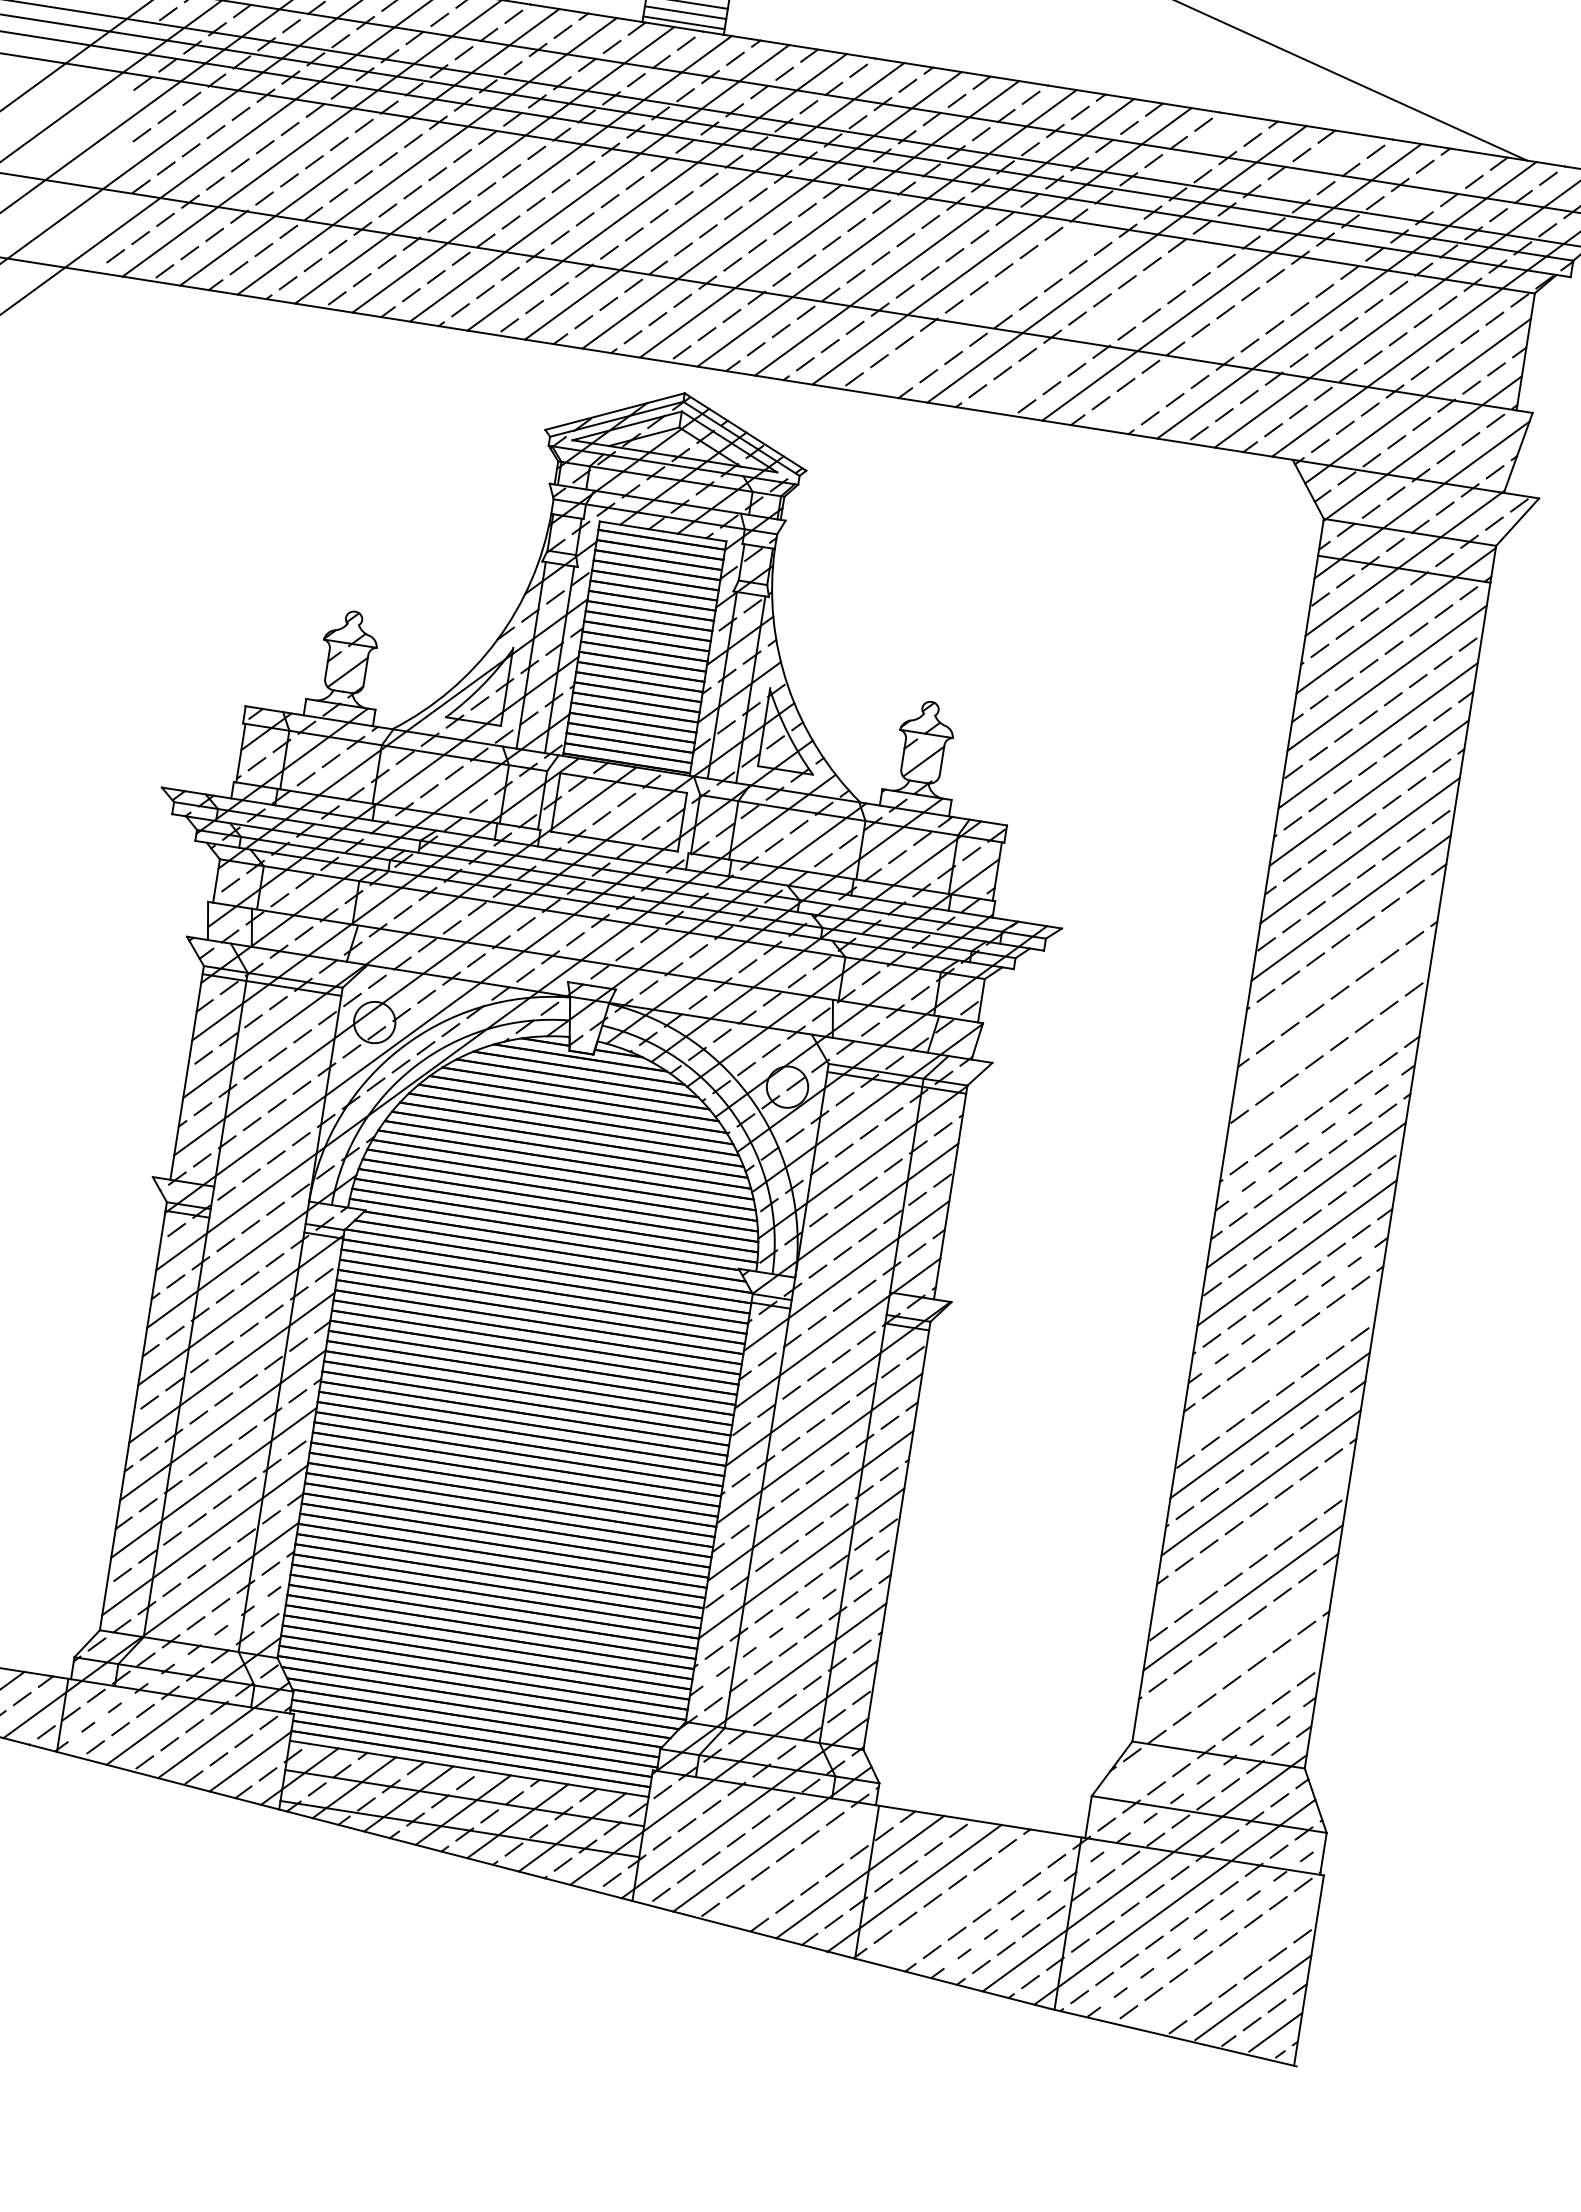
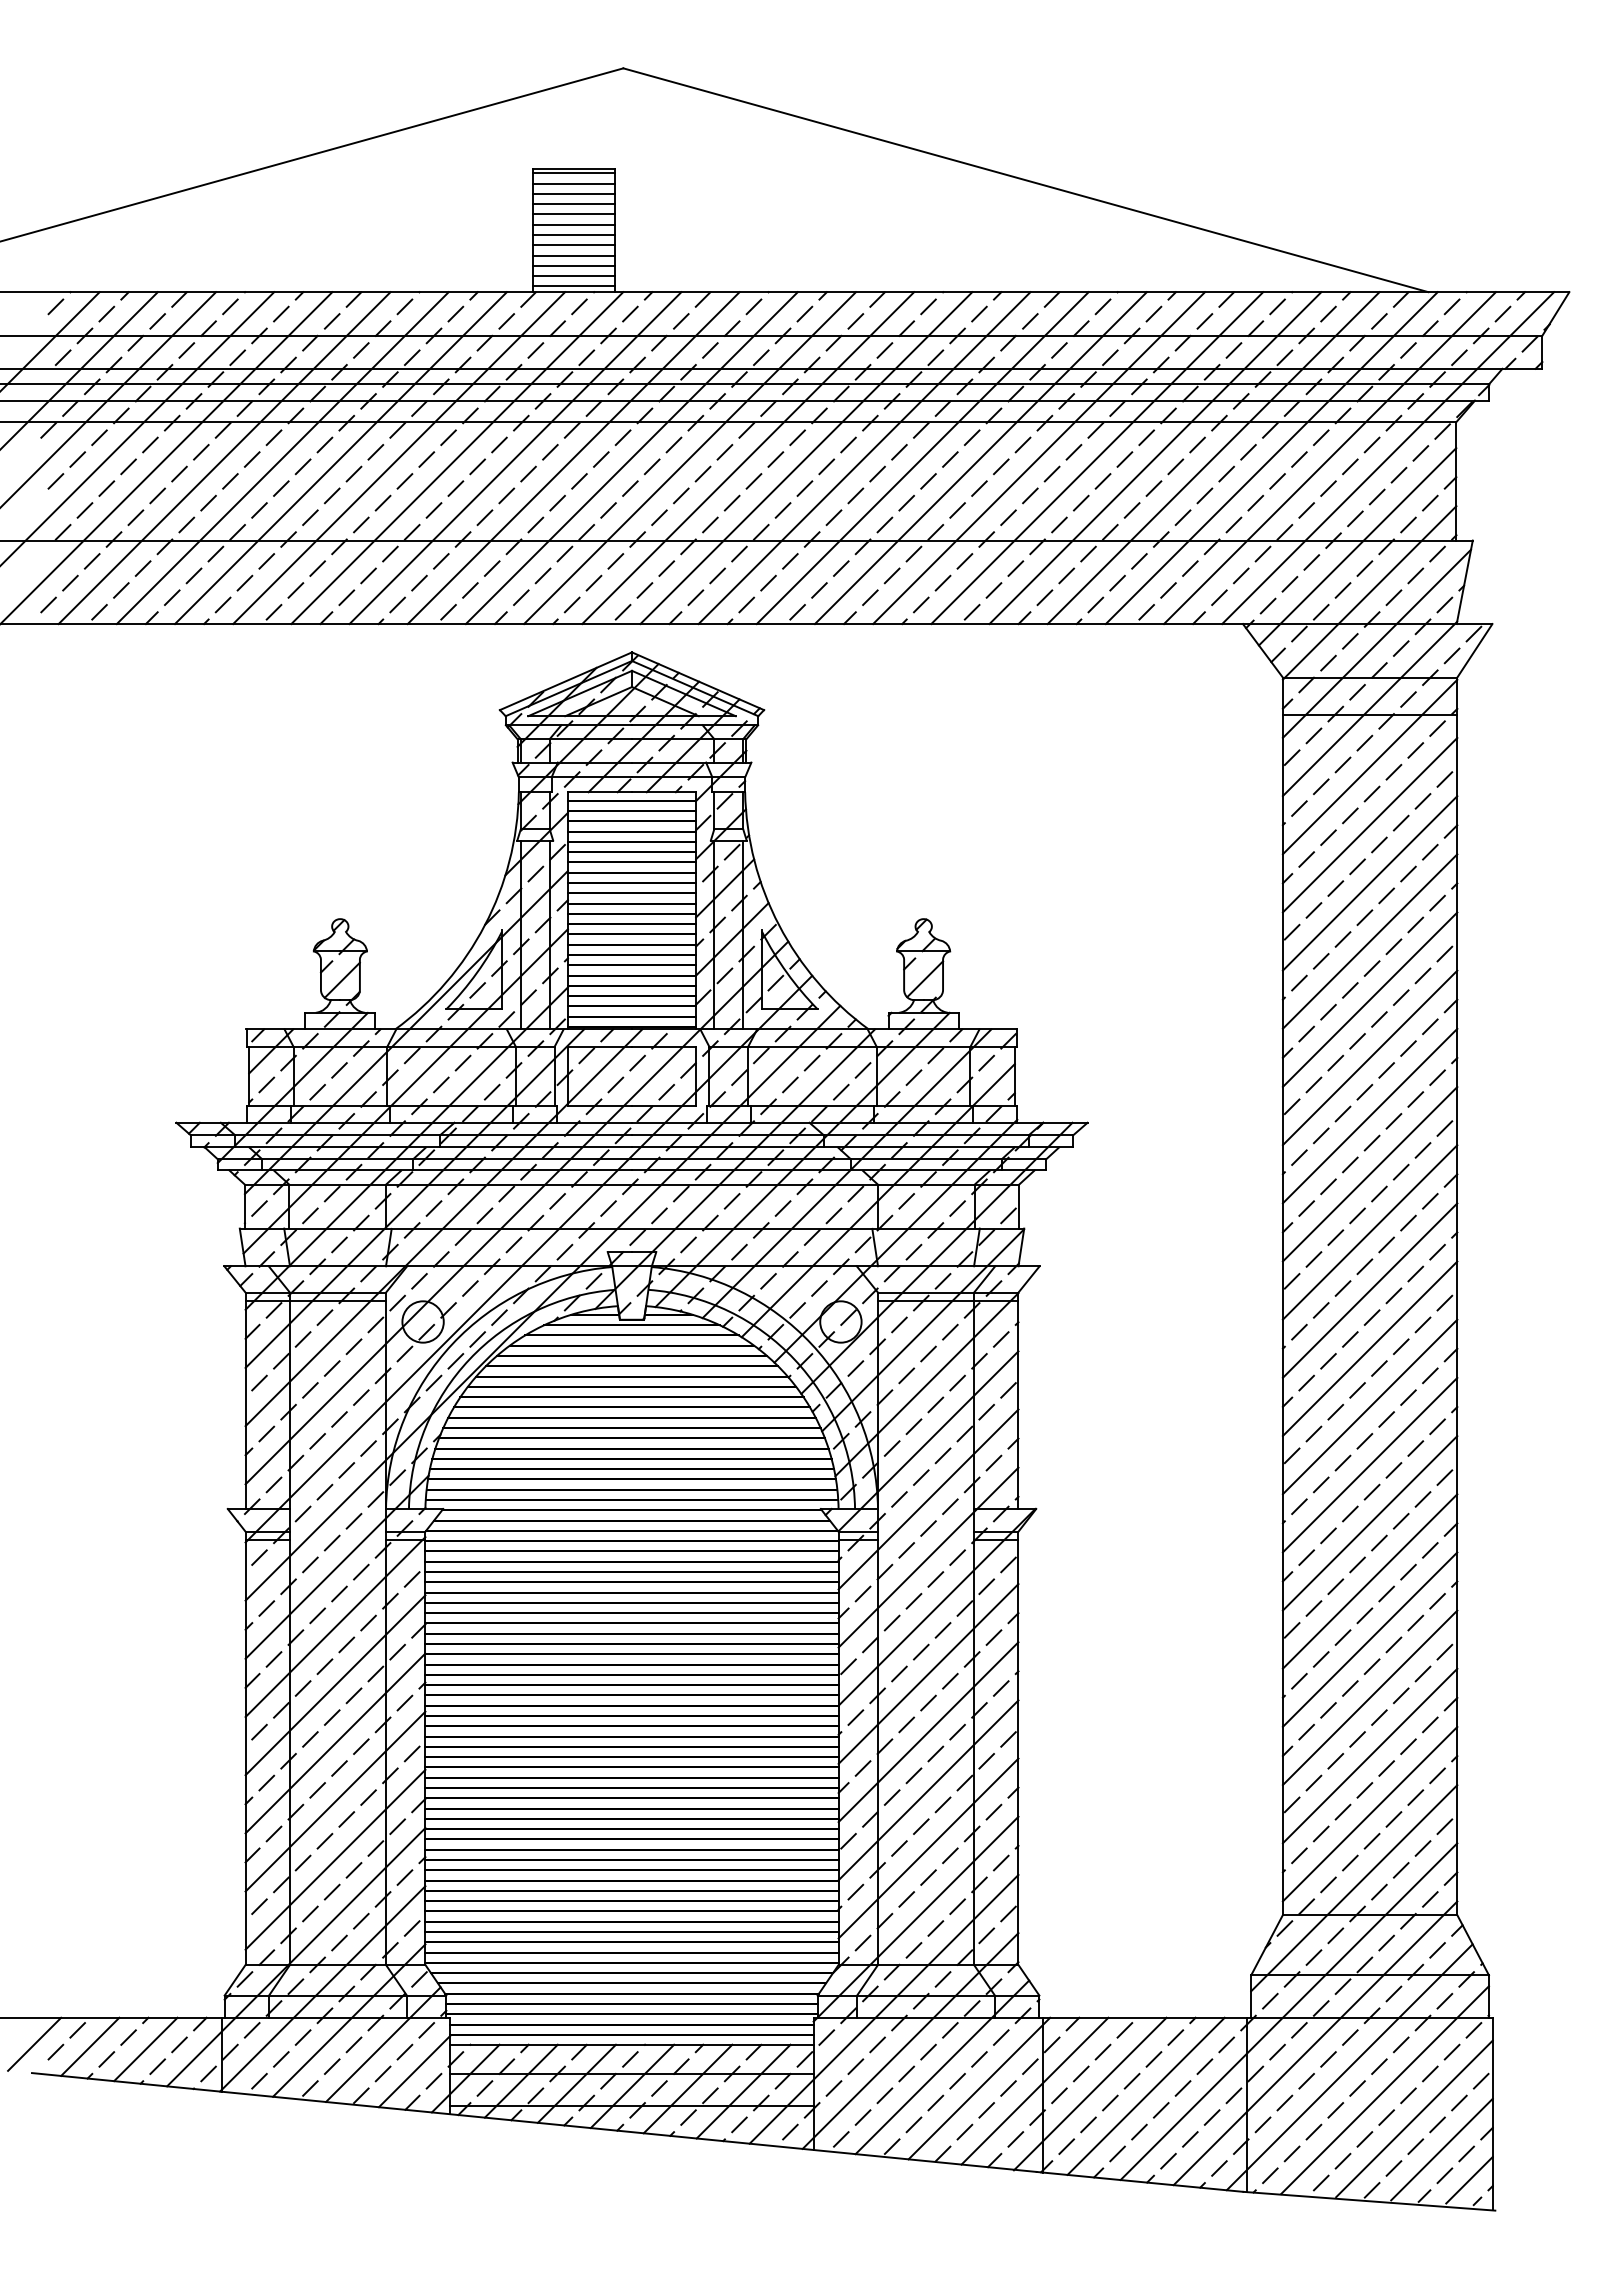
line: (1059, 255) -> (980, 458), added
line: (1174, 273) -> (1097, 458), added
line: (1289, 291) -> (1213, 458), added
line: (1341, 964) -> (1369, 1115), added
line: (1332, 1023) -> (1369, 1174), added
line: (1323, 1080) -> (1369, 1232), added
line: (1315, 1137) -> (1370, 1290), dashed -> solid
line: (1288, 1309) -> (1370, 1464), dashed -> solid
line: (1278, 1368) -> (1369, 1523), added
line: (1251, 1539) -> (1369, 1697), added
line: (792, 1620) -> (928, 1848), dashed -> solid
line: (1233, 1654) -> (1369, 1813), added
line: (173, 1665) -> (323, 1988), dashed -> solid
line: (1207, 1726) -> (1354, 1888), added
line: (1124, 1837) -> (1289, 2011), dashed -> solid
line: (805, 1865) -> (979, 2088), added
line: (968, 1898) -> (1145, 2095), added
line: (1206, 1929) -> (1385, 2089), dashed -> solid
line: (1230, 1962) -> (1414, 2118), added

